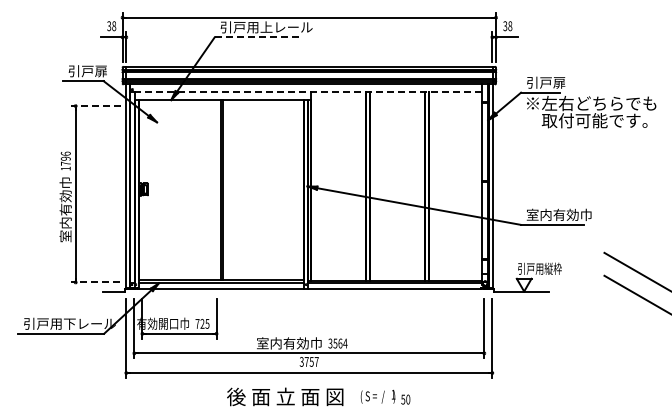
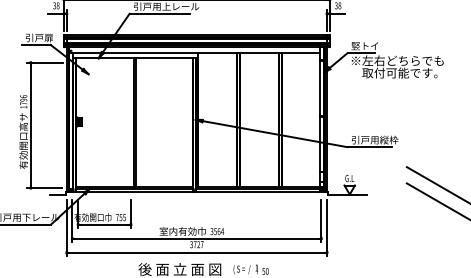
line: (257, 37) -> (160, 13), dashed -> solid
text: (545, 82) -> (364, 45), 引戸扉 -> 竪トイ
line: (308, 92) -> (196, 53), dashed -> solid
line: (95, 106) -> (44, 62), dashed -> solid
text: (559, 214) -> (374, 139), 室内有効巾 -> 引戸用縦枠
text: (65, 216) -> (23, 141), 室内有効巾 -> 有効開口高サ
text: (539, 268) -> (360, 178), 引戸用縦枠 -> G.L
line: (95, 282) -> (44, 188), dashed -> solid
text: (202, 323) -> (120, 217), 725 -> 755
text: (311, 361) -> (198, 244), 3757 -> 3727

